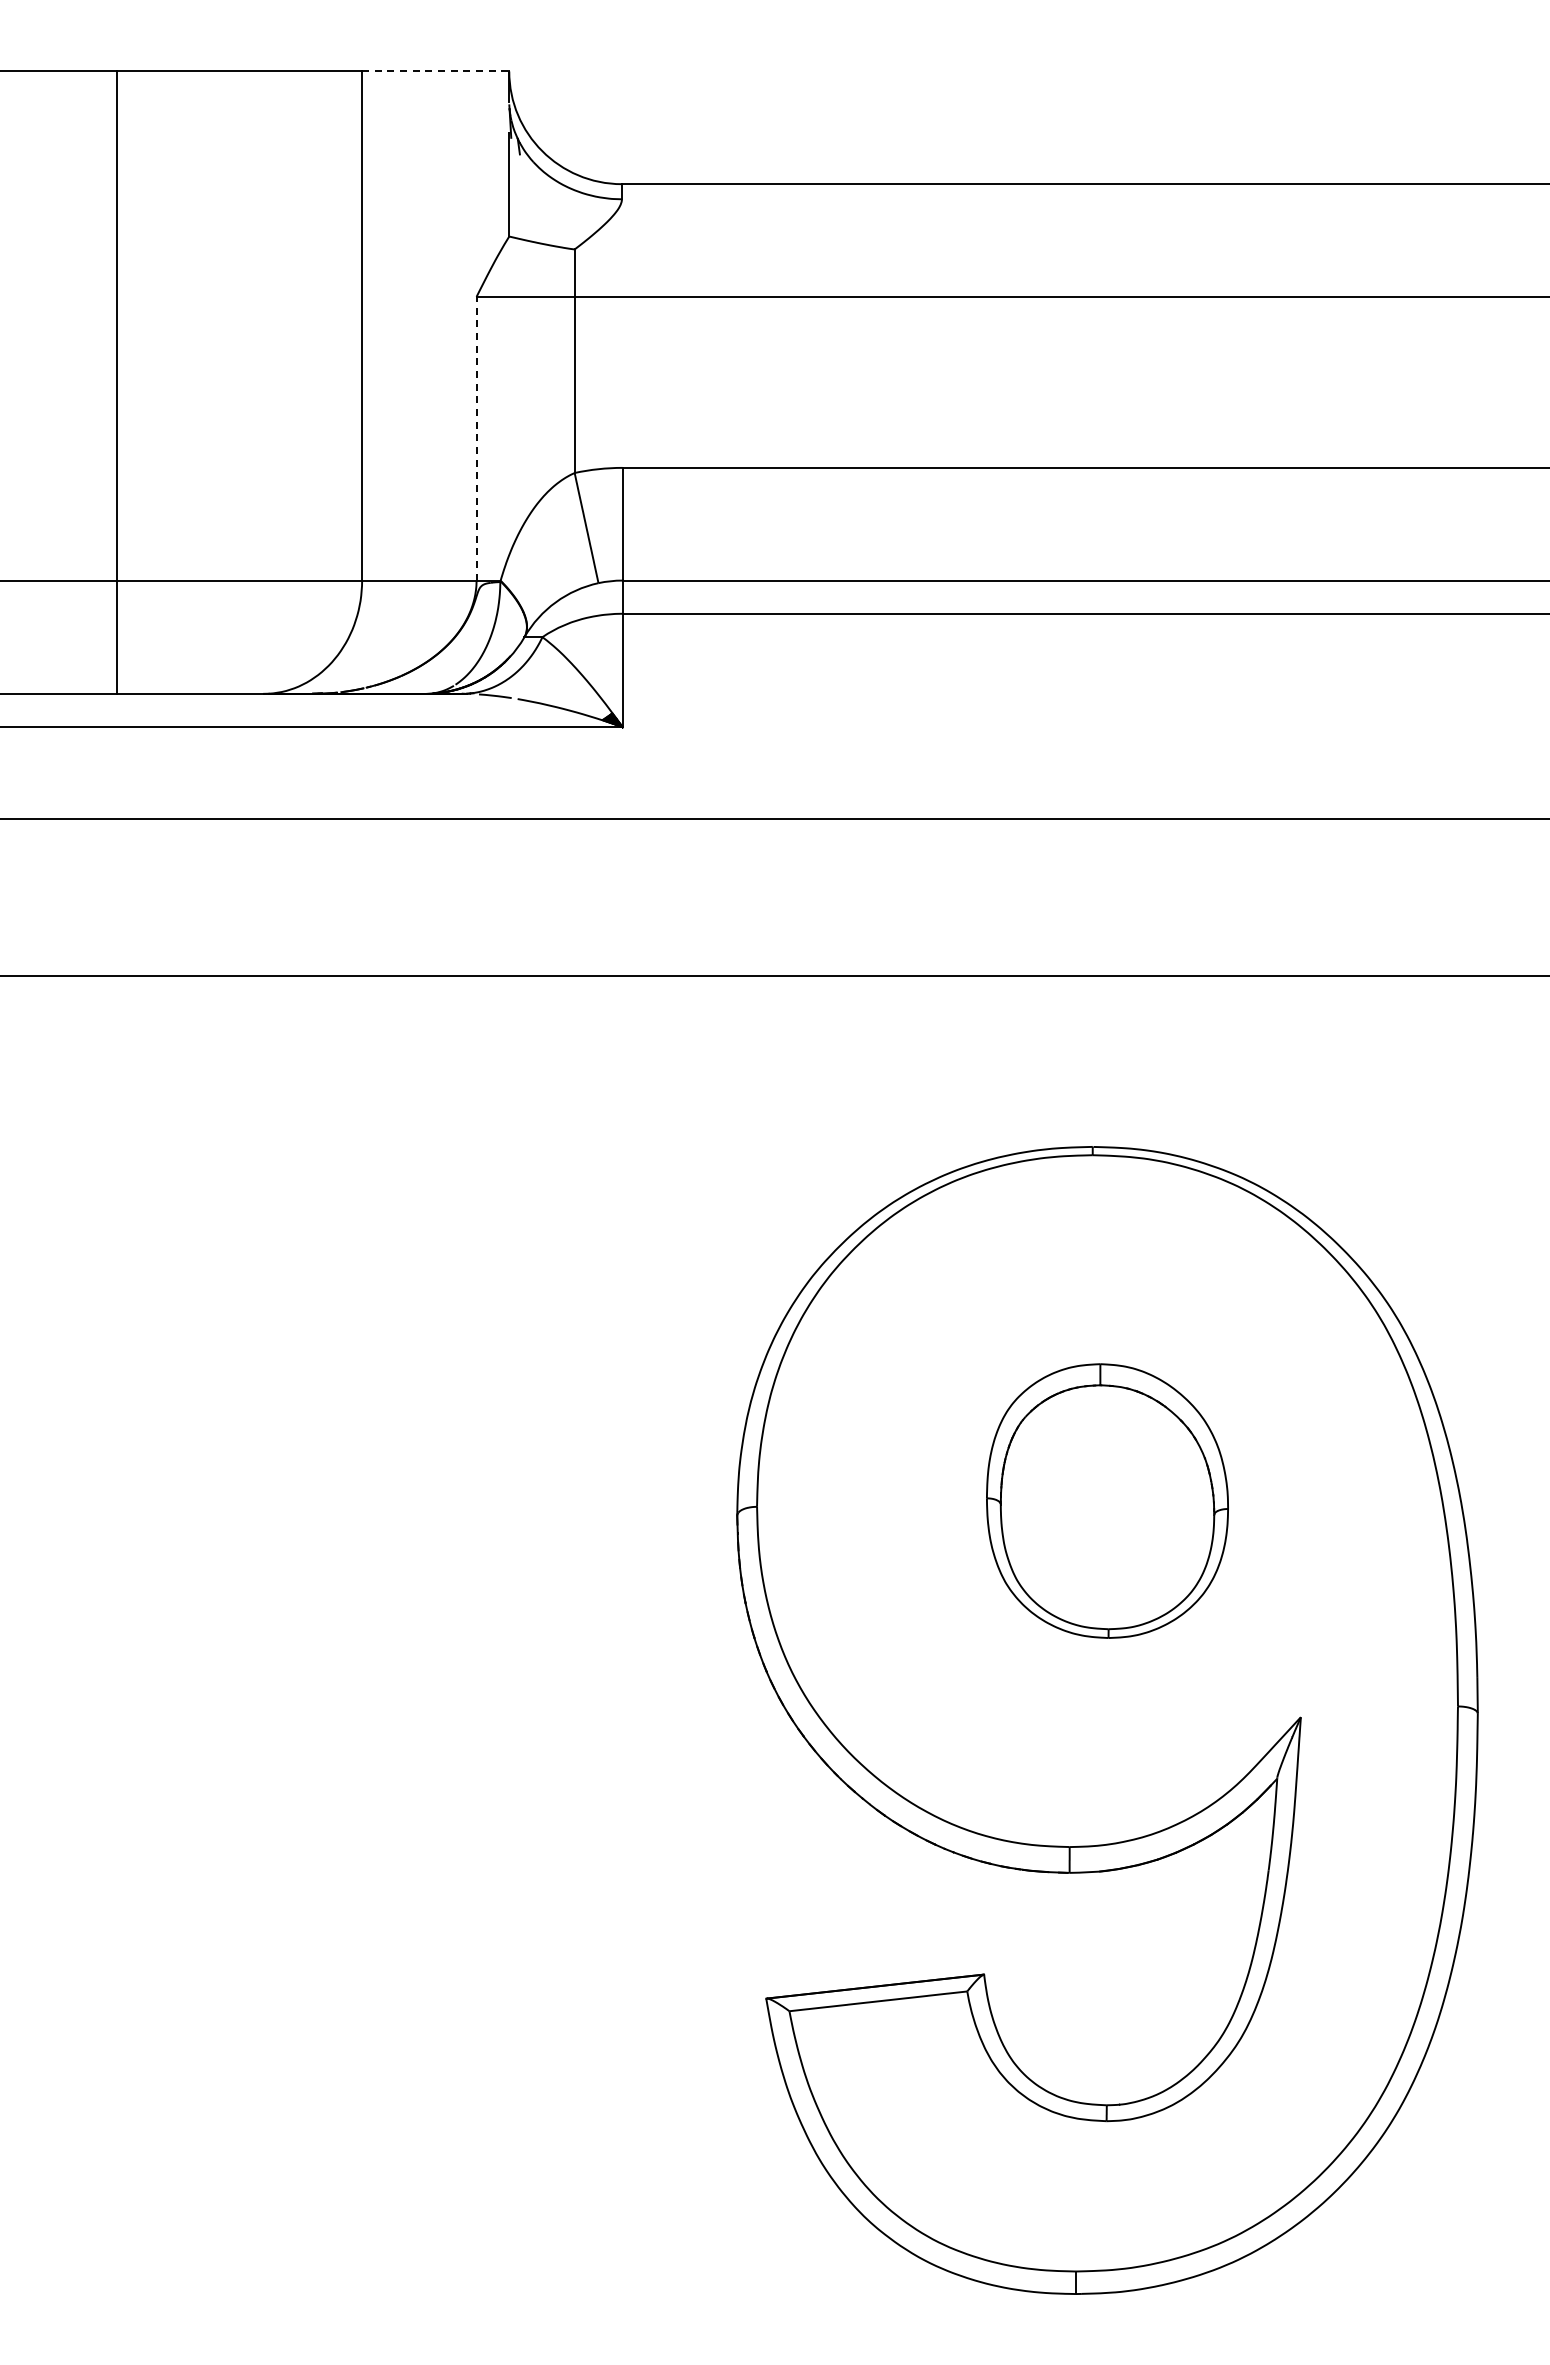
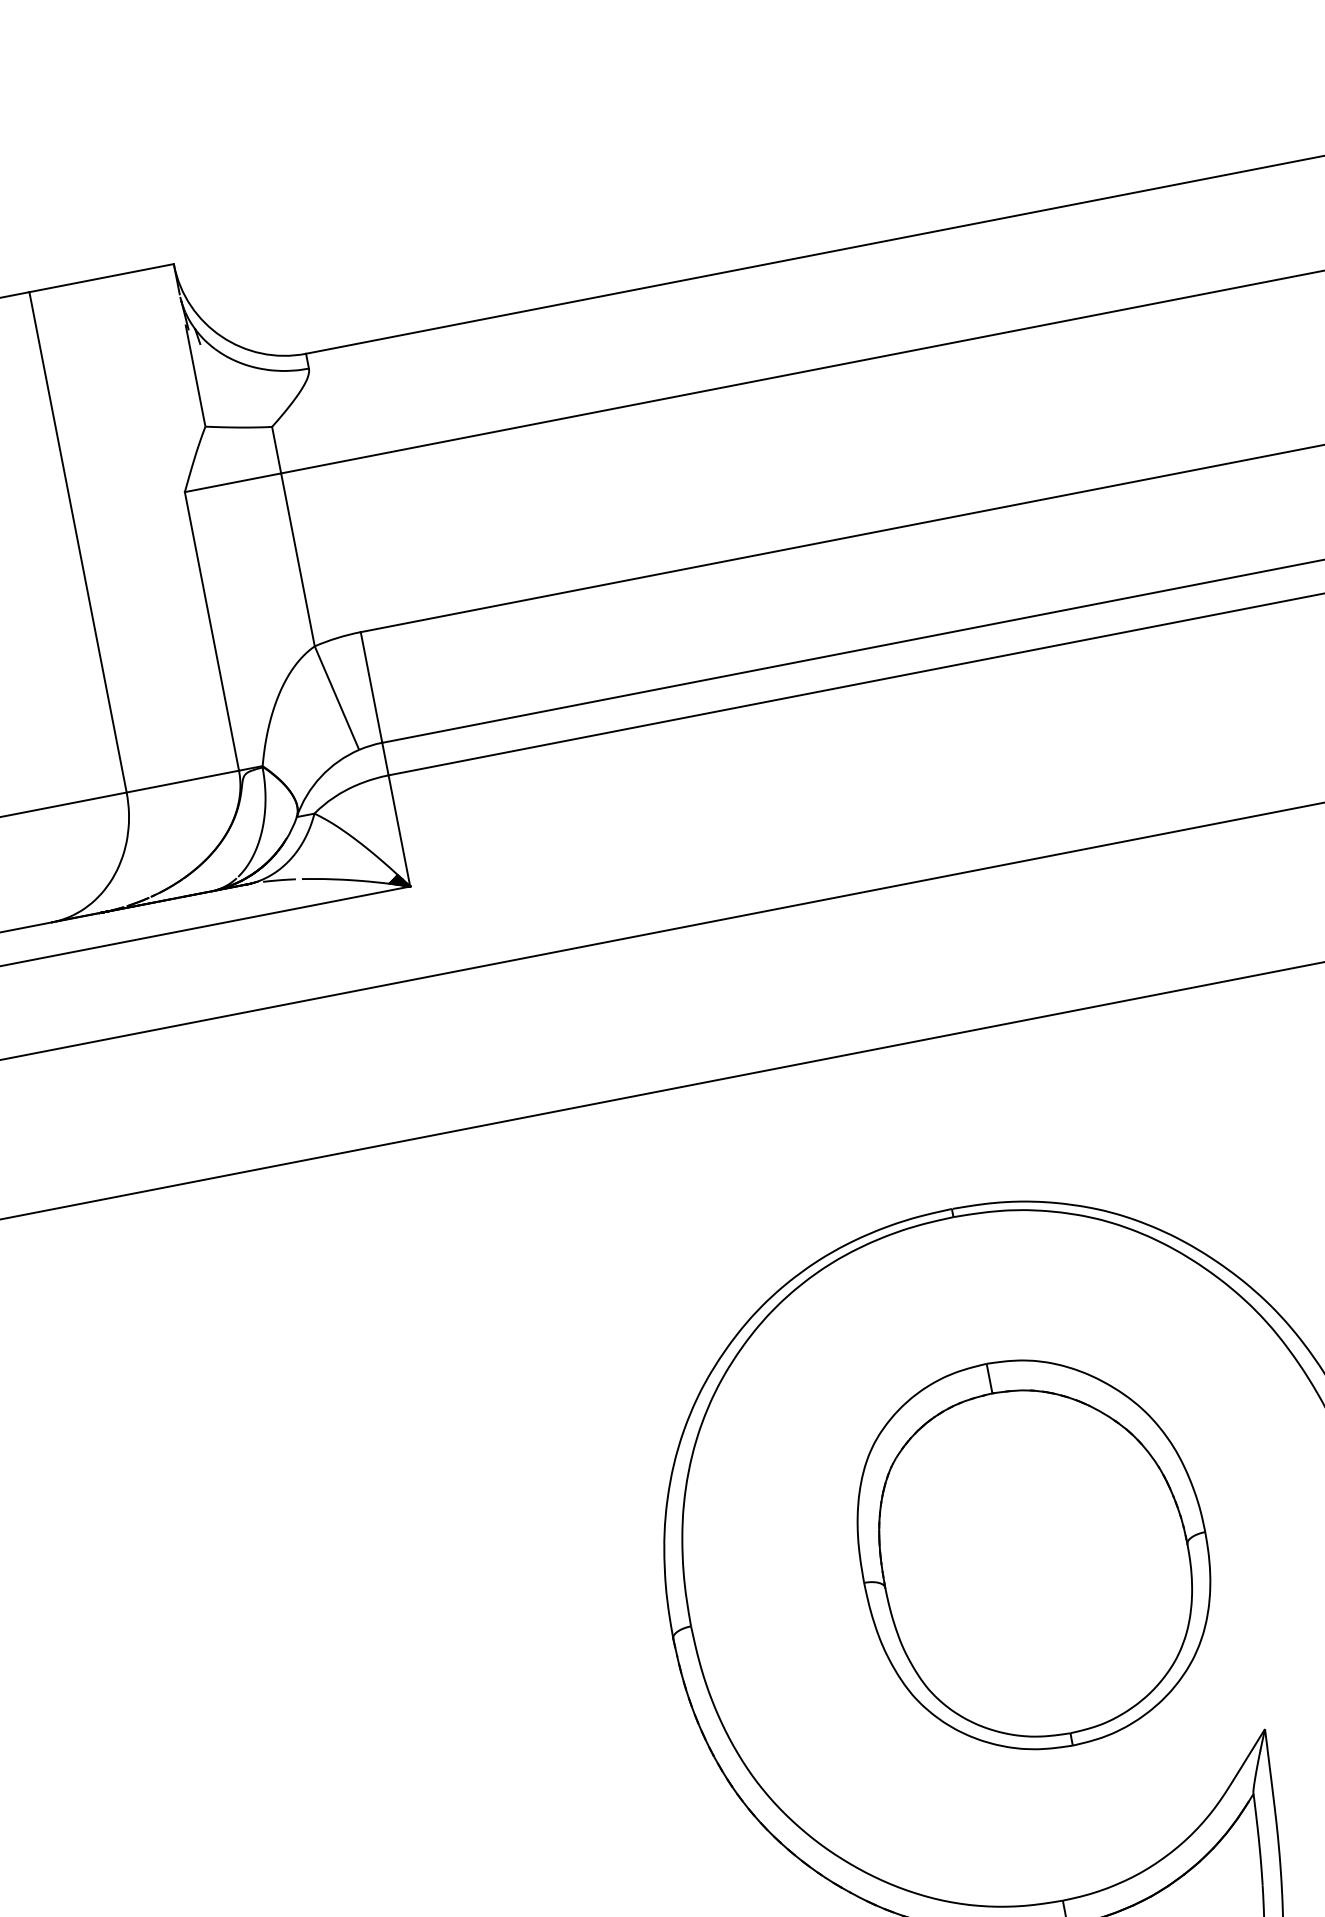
line: (435, 70) -> (101, 277), dashed -> solid
line: (476, 438) -> (211, 631), dashed -> solid
part: (1107, 1500) -> (1033, 1553), size x1.43

